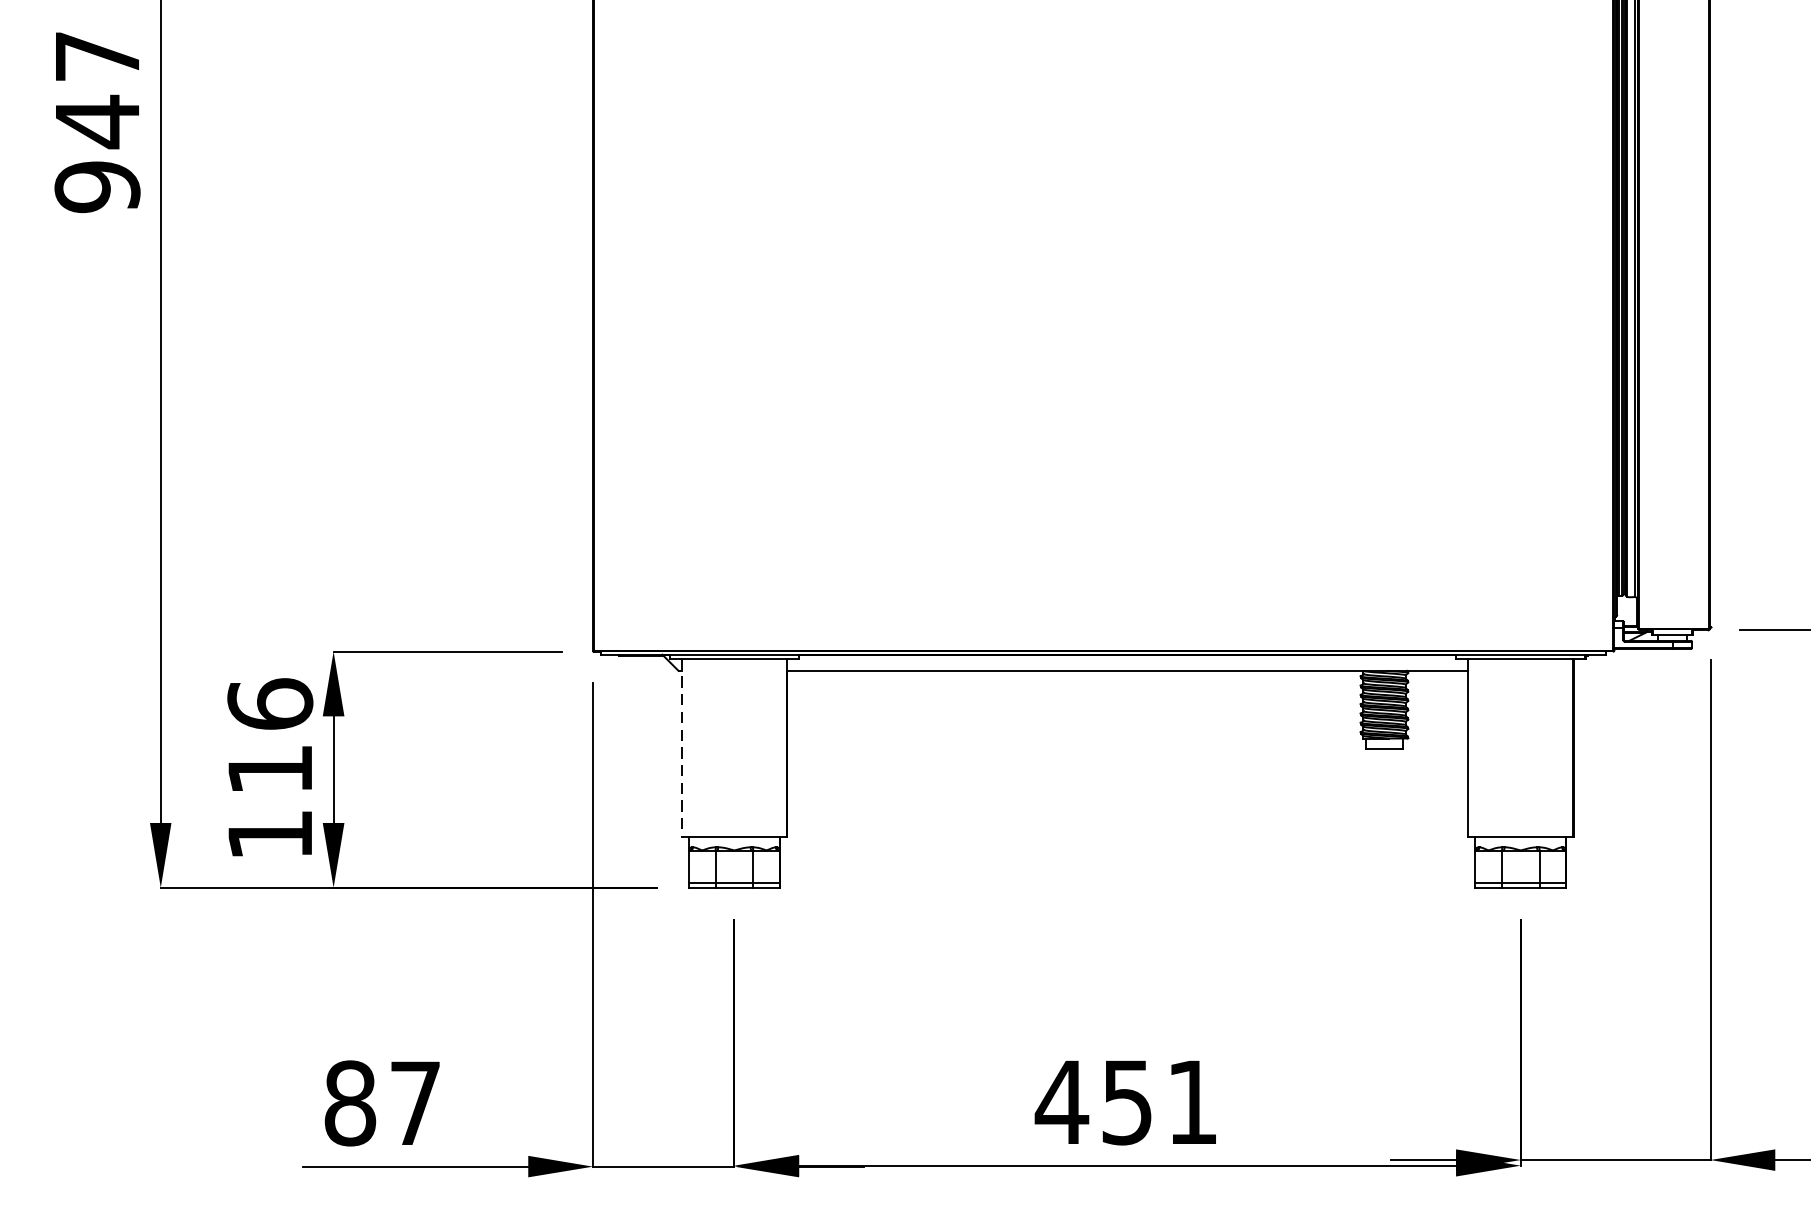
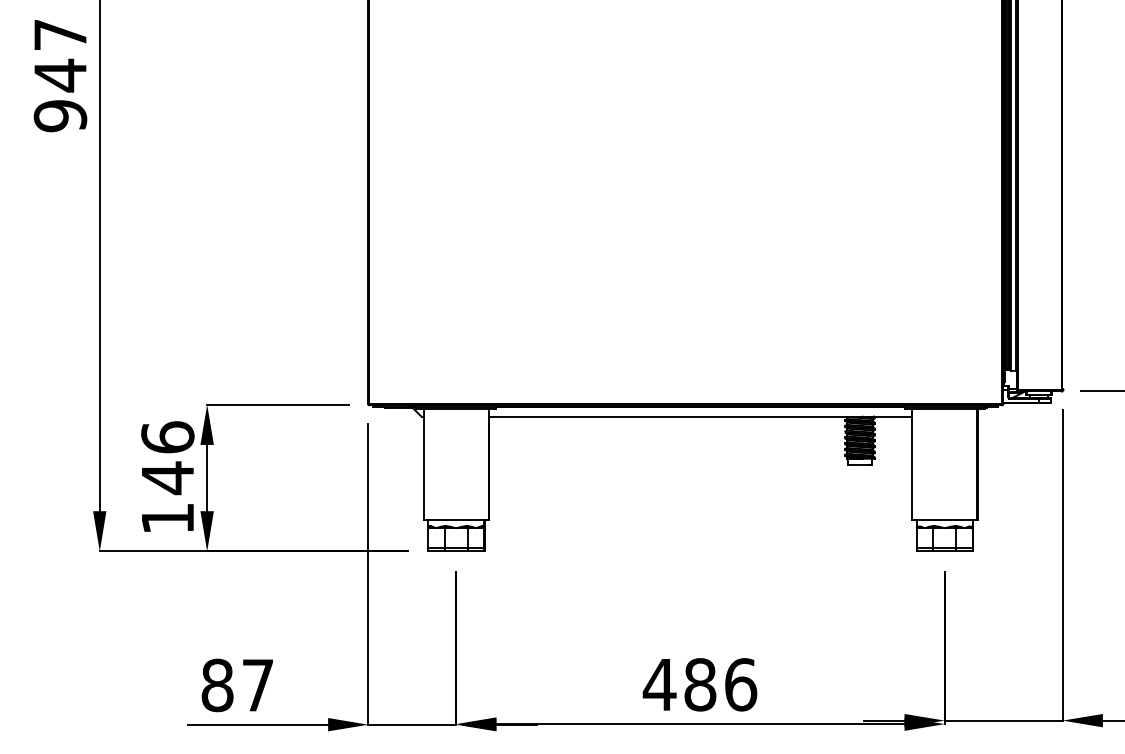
line: (681, 747) -> (423, 464), dashed -> solid
text: (269, 770) -> (167, 478), 116 -> 146
text: (1159, 1101) -> (720, 684), 451 -> 486

